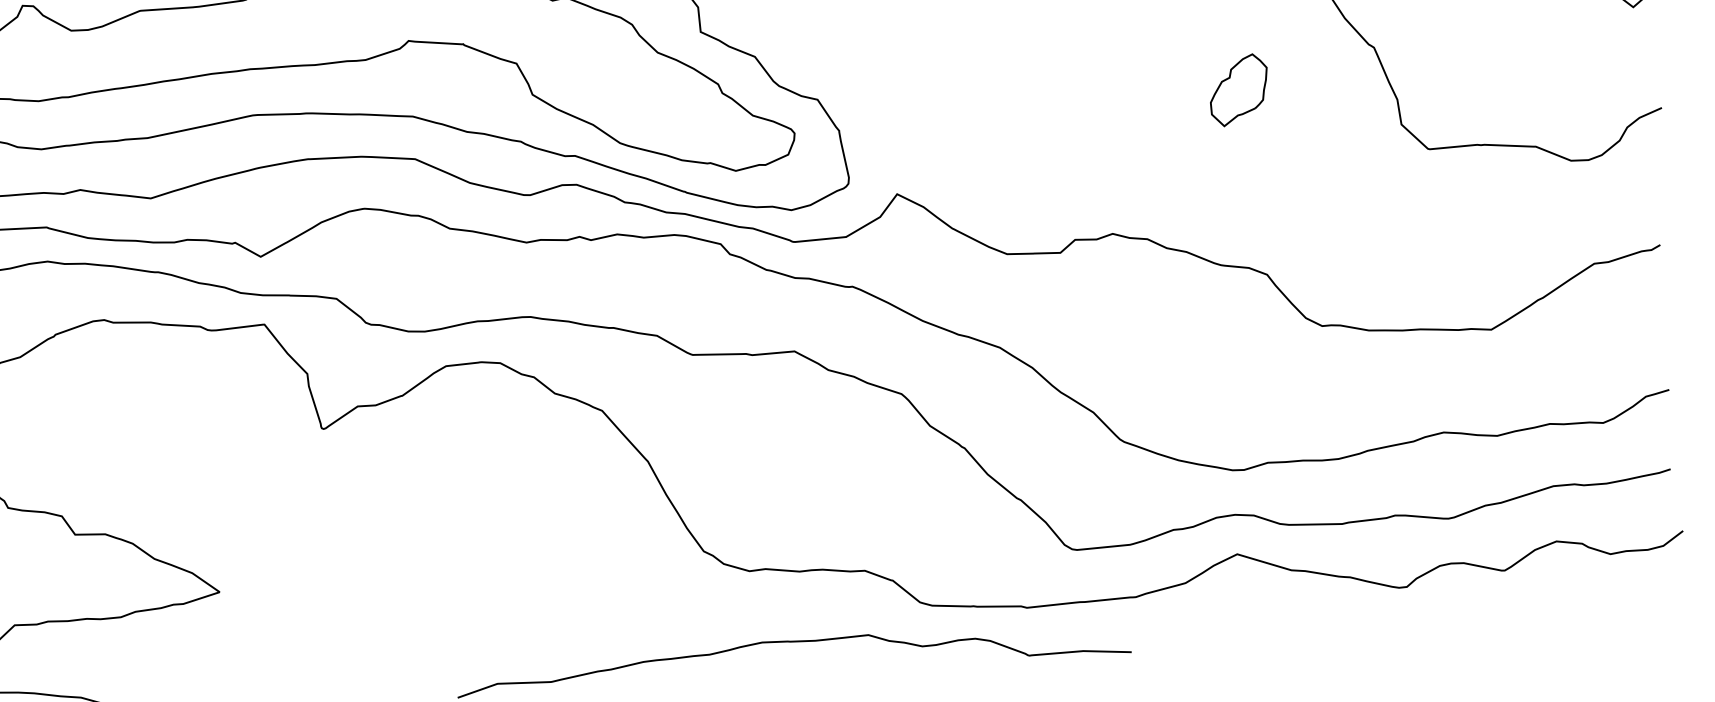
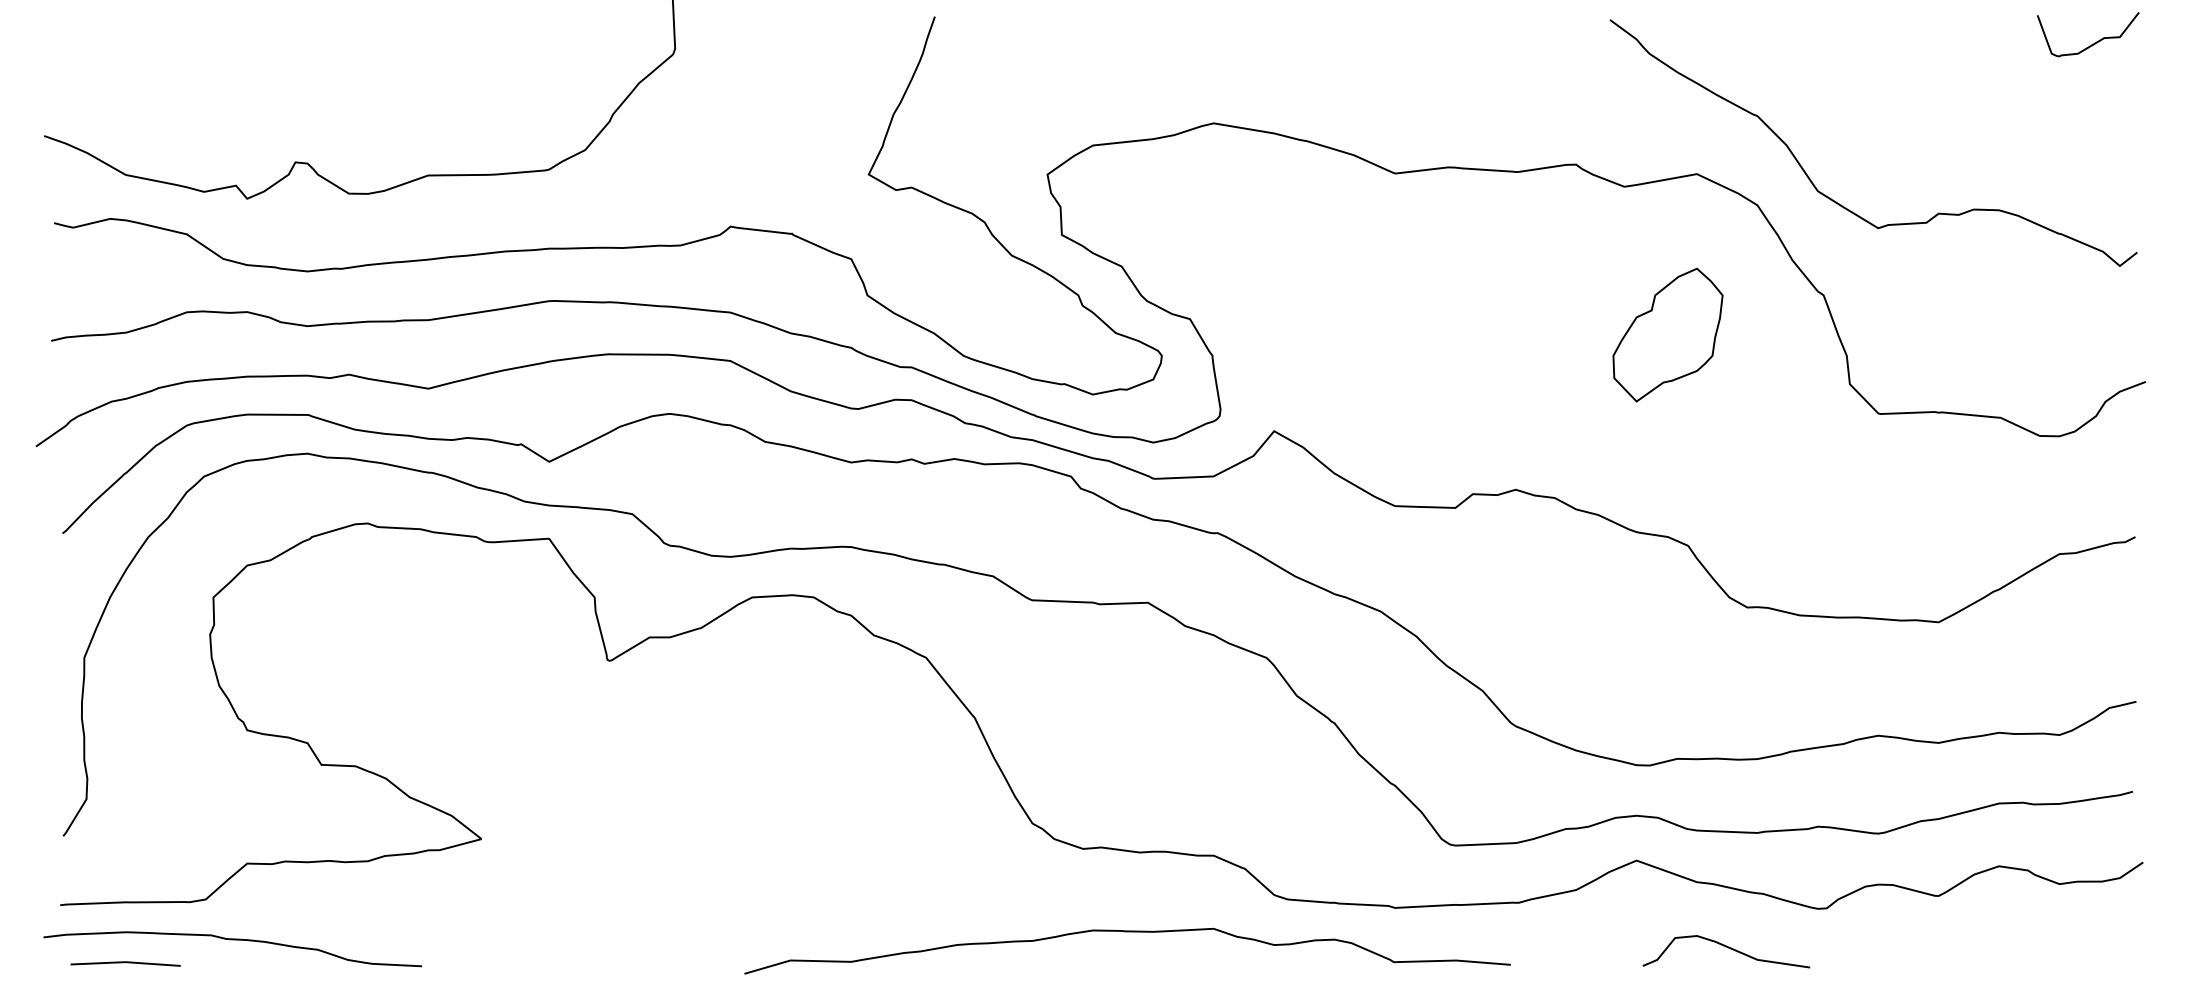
part: (1238, 89) -> (1667, 334), size x1.67
curve: (1322, 627) -> (1728, 948), added

